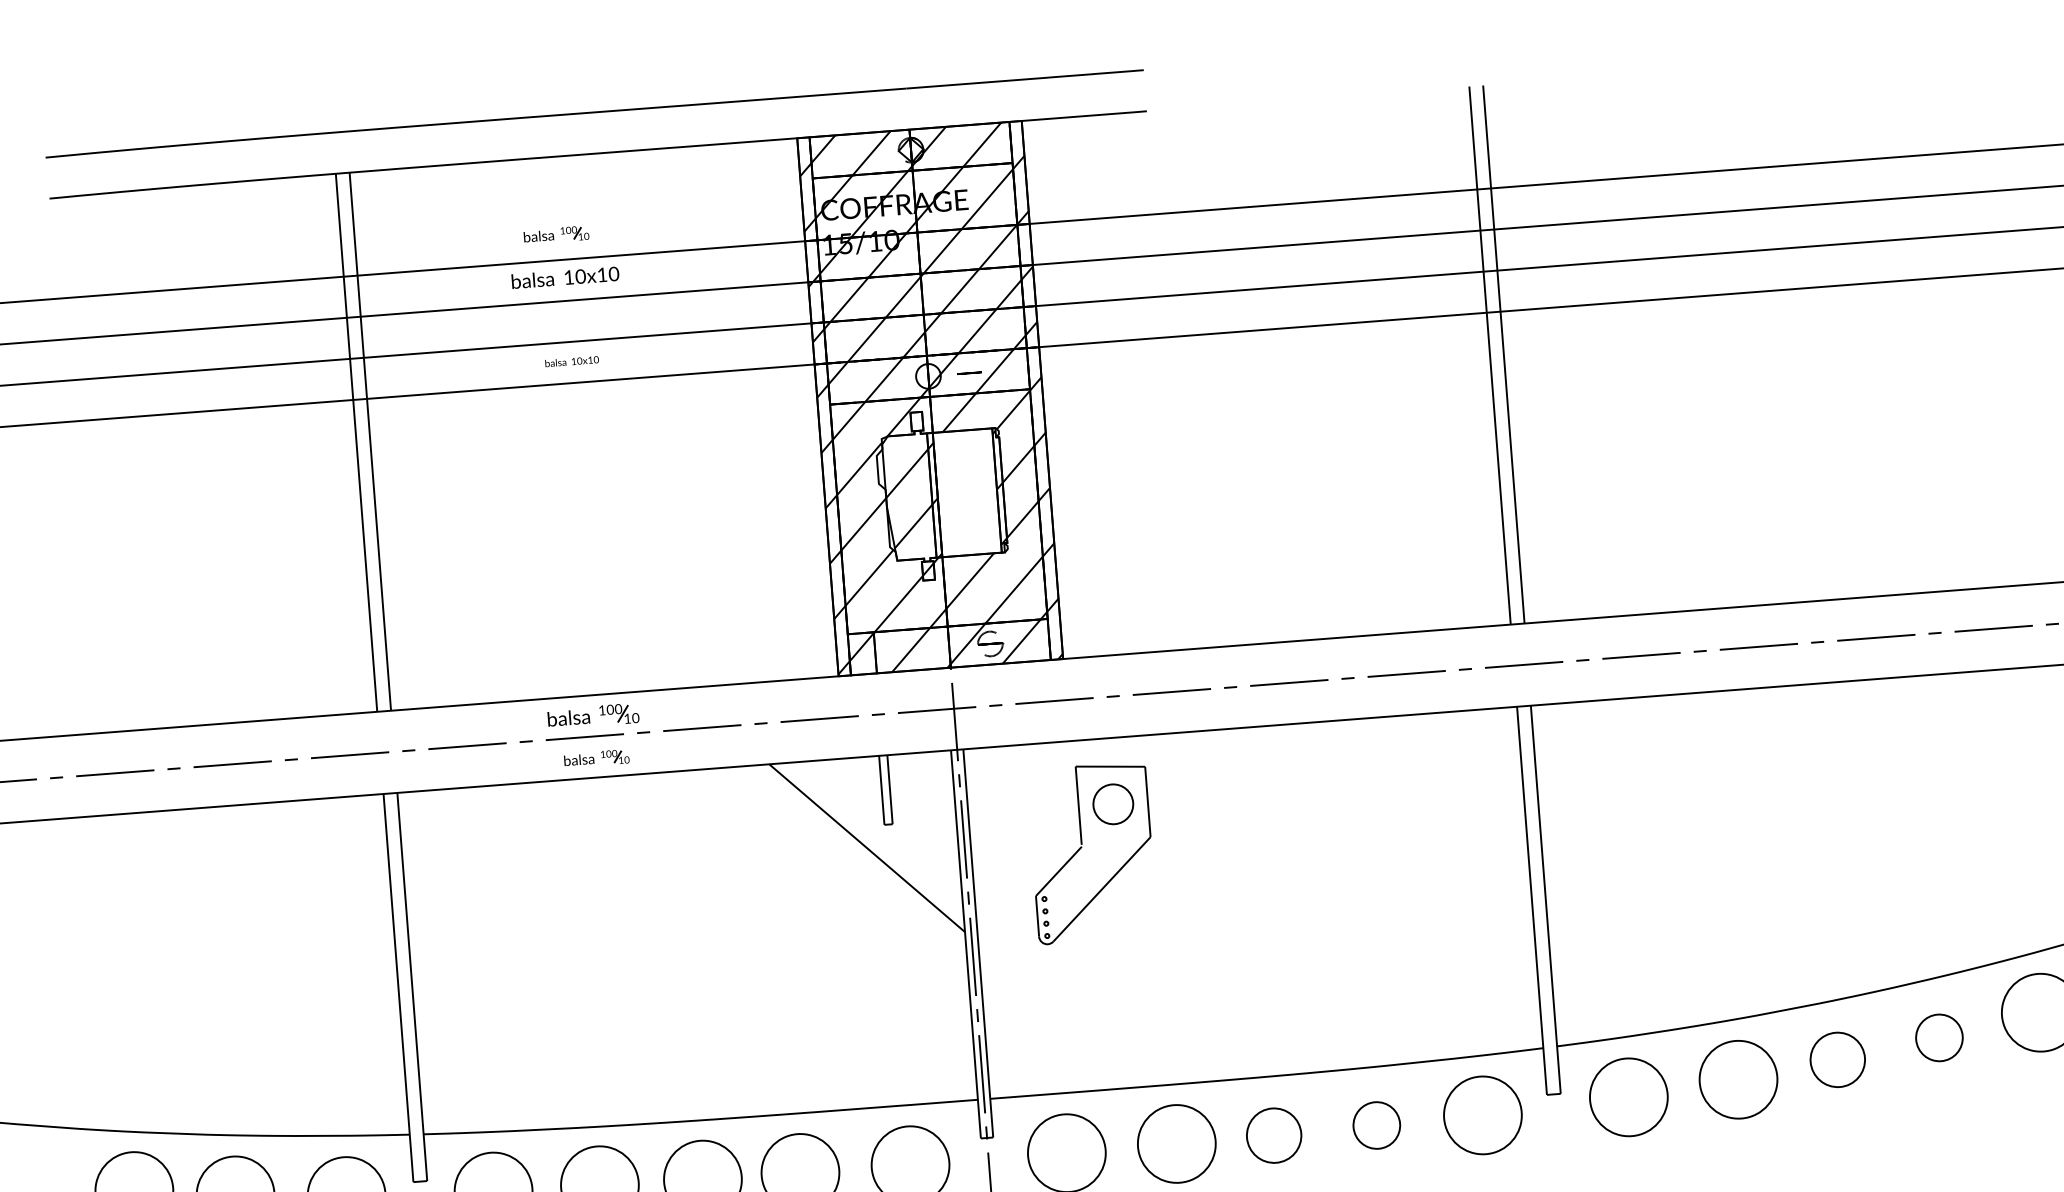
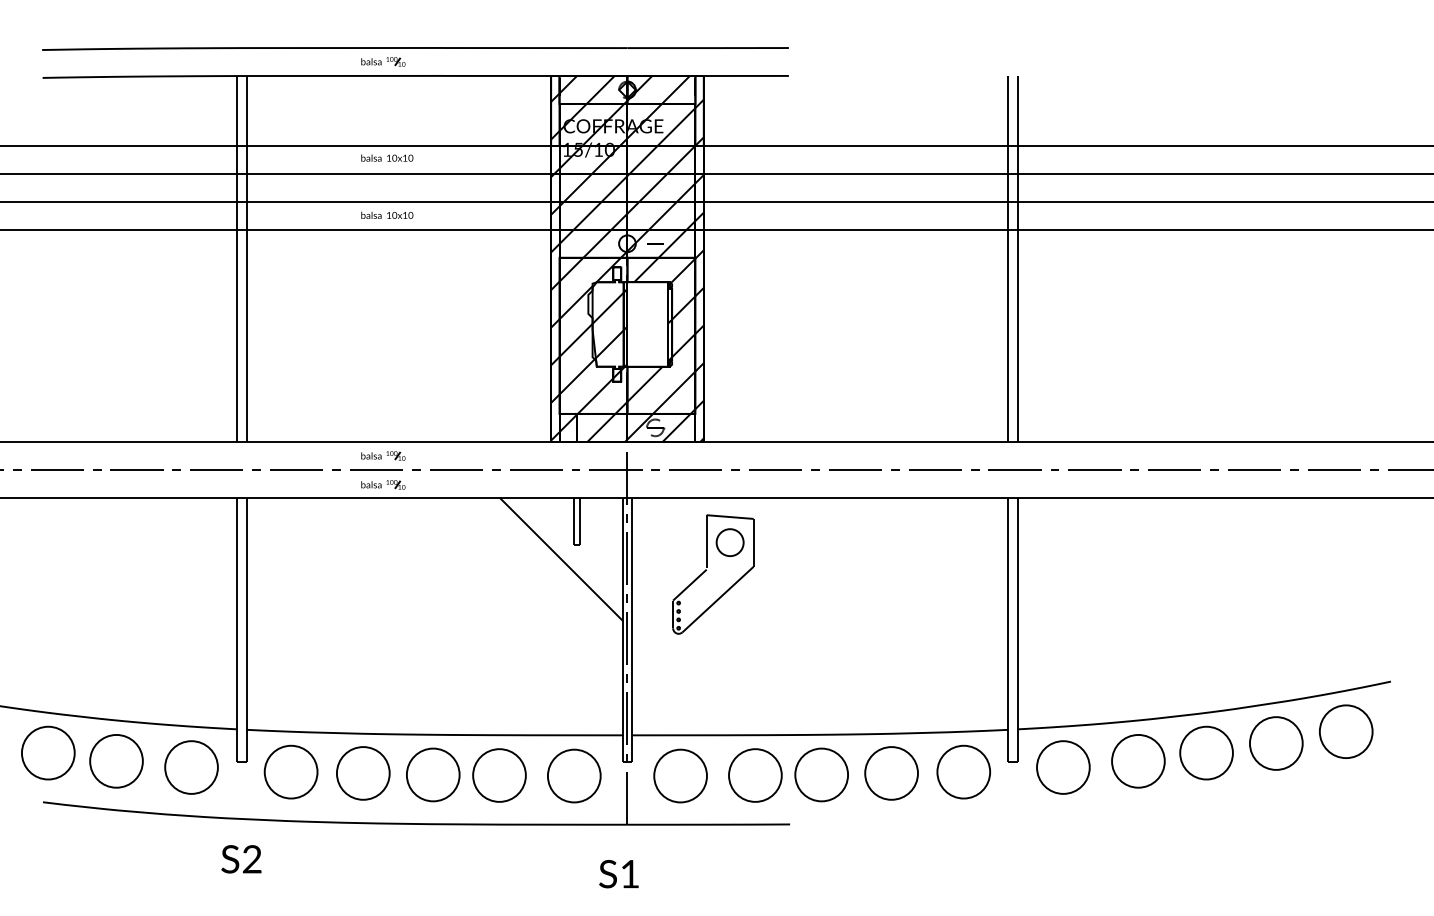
part: (556, 234) -> (383, 61), moved
part: (565, 276) -> (387, 157), size x0.71
part: (572, 360) -> (387, 214), size x1.43
part: (593, 715) -> (383, 455), size x0.71
part: (1939, 1037) -> (1276, 743), size x1.67
part: (1837, 1059) -> (1206, 752), size x1.43
part: (1376, 1125) -> (891, 773), size x1.67
part: (1273, 1134) -> (821, 774), size x1.43

